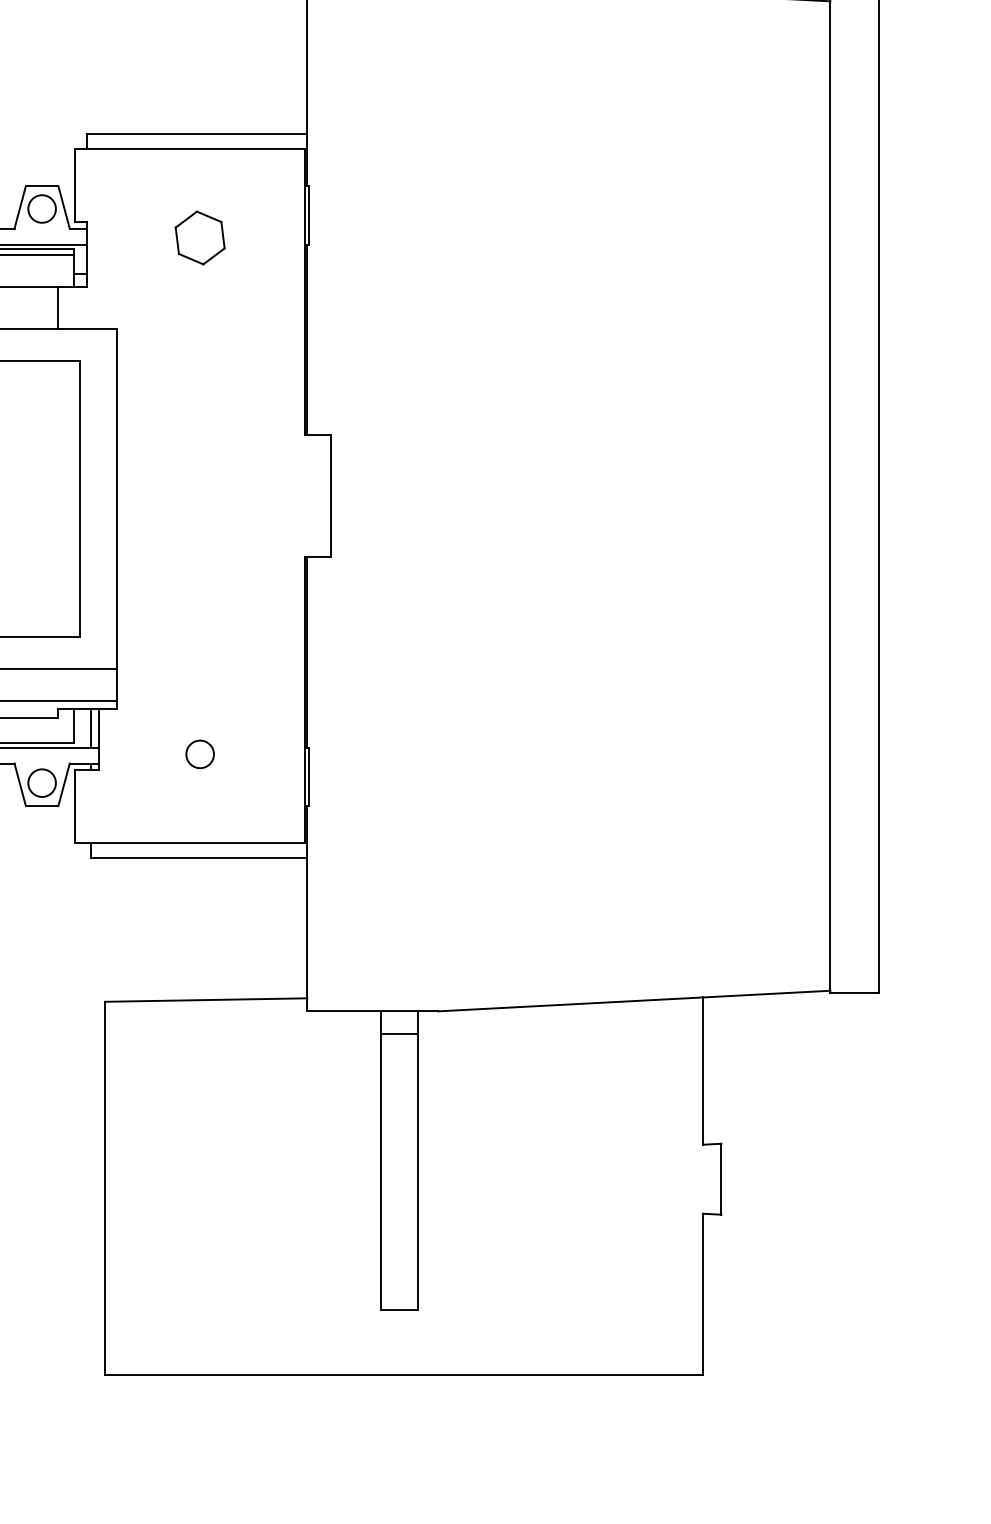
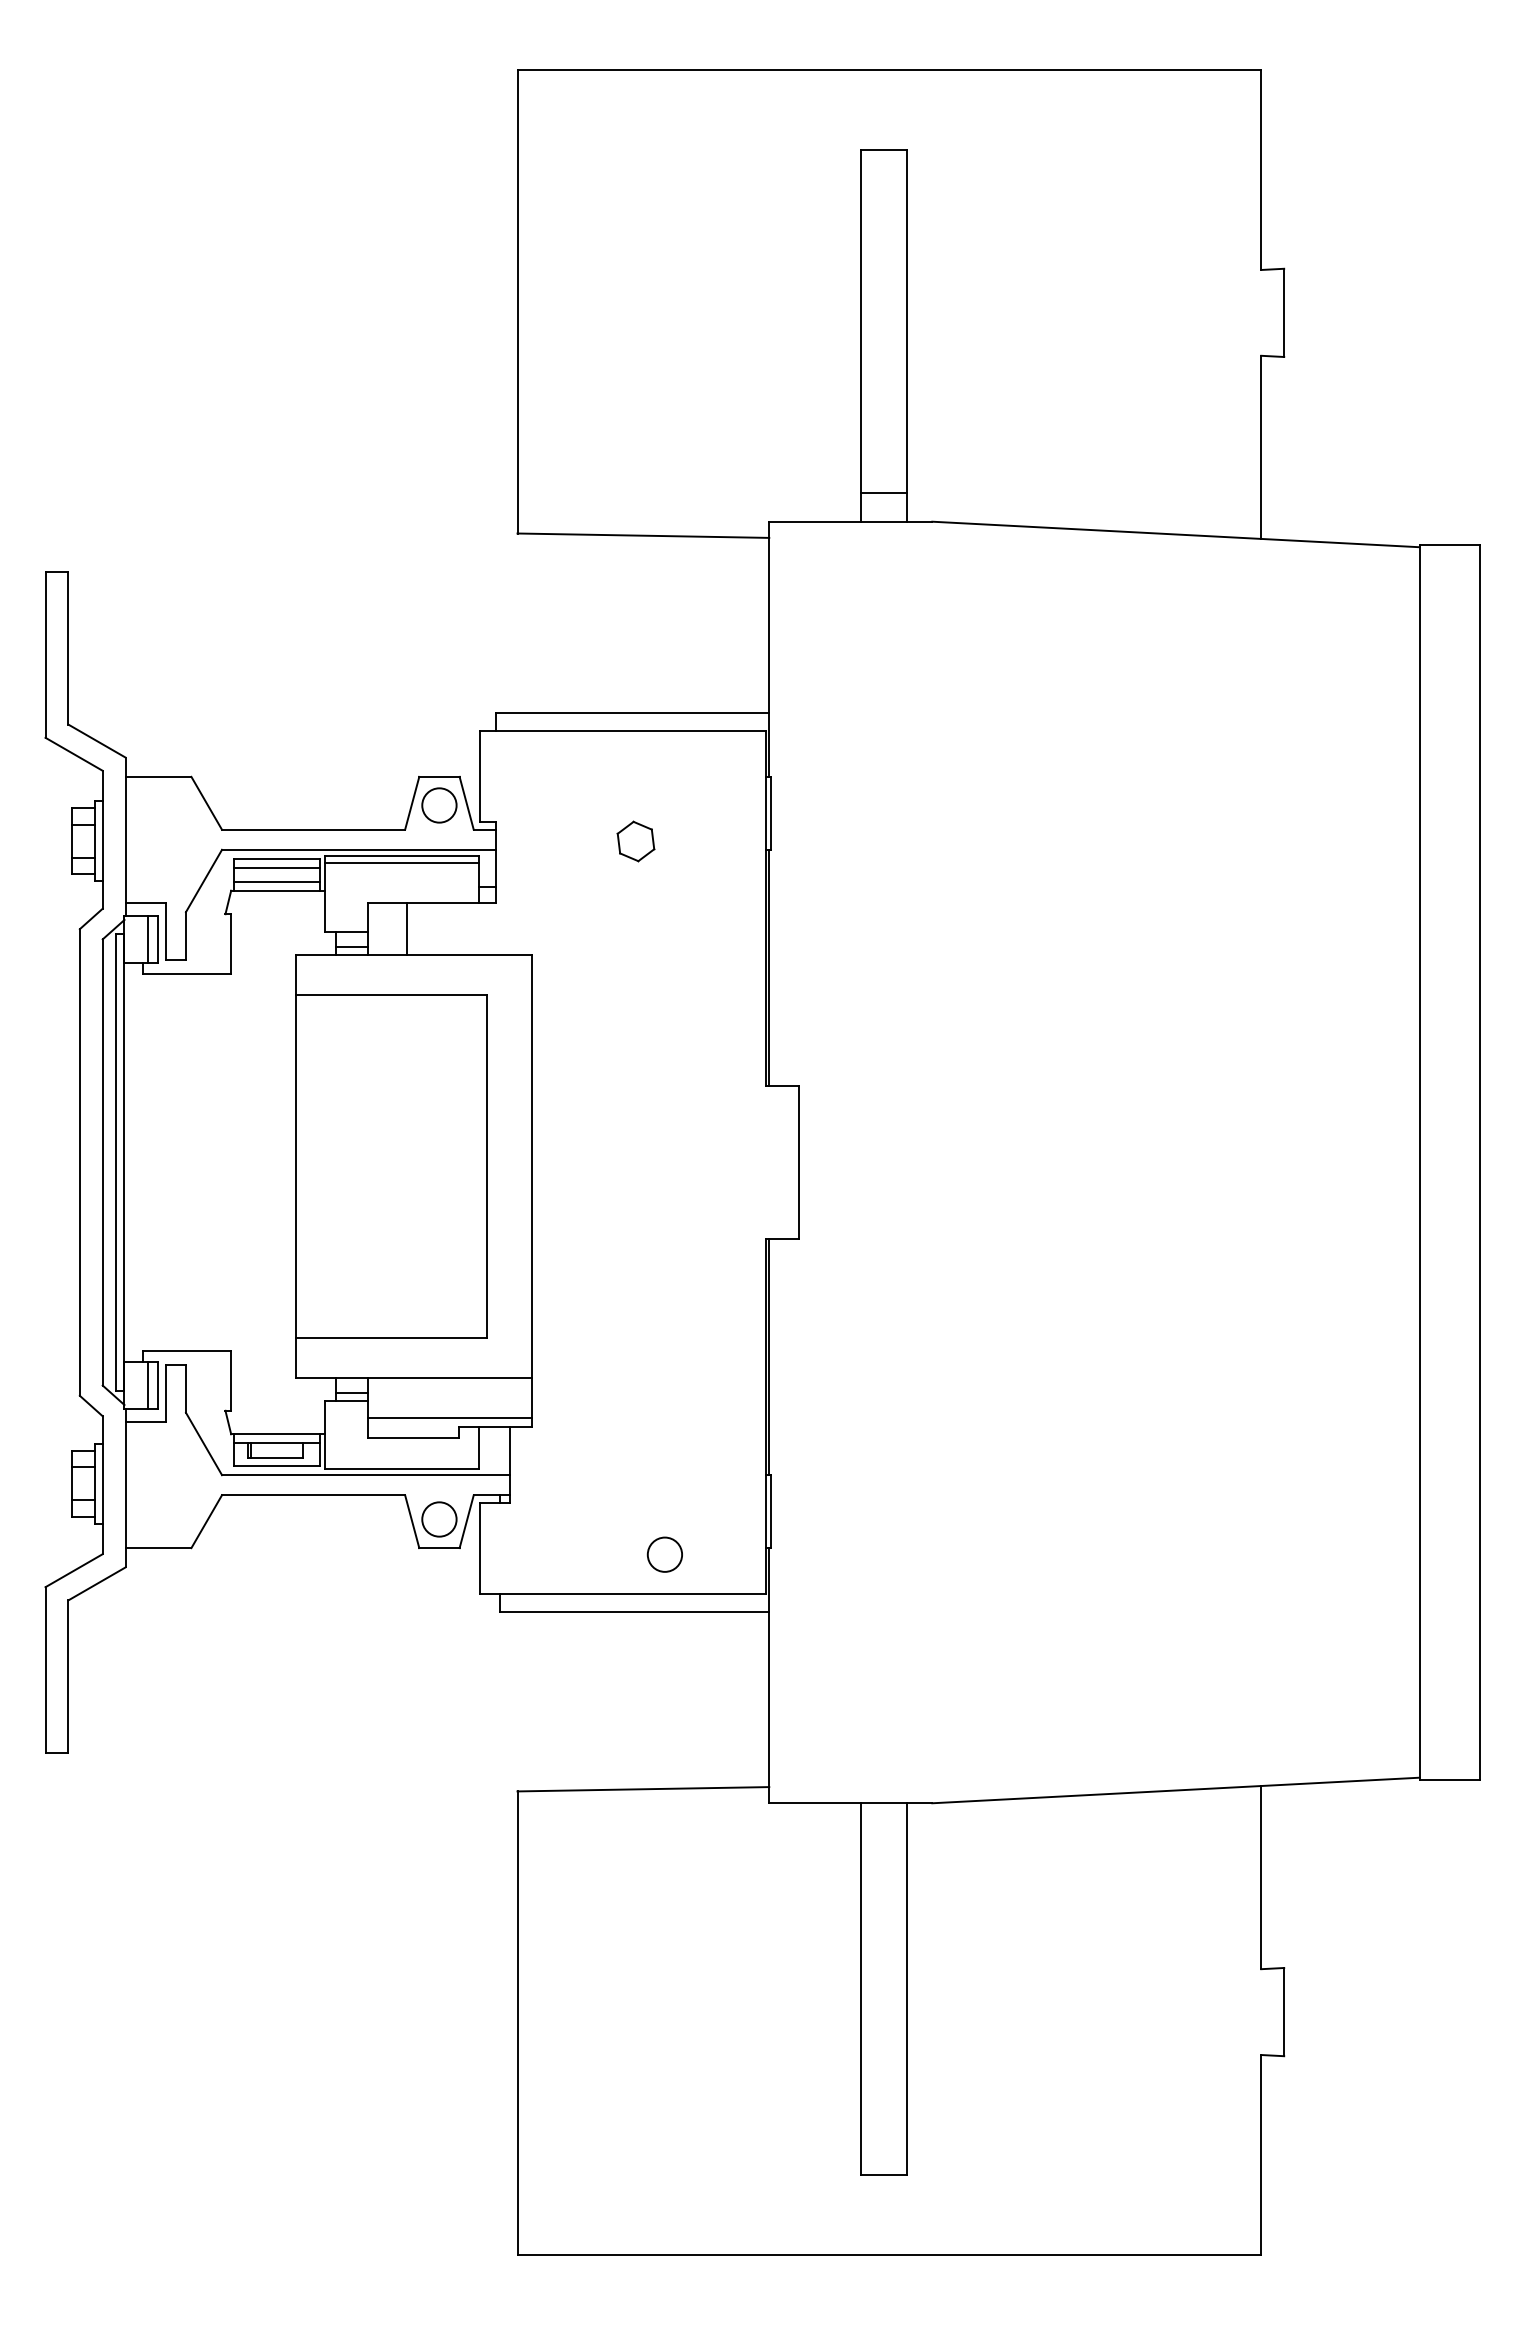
part: (199, 237) -> (635, 841), size x0.6
line: (58, 307) -> (407, 928), moved
line: (90, 728) -> (499, 1451), removed
circle: (199, 754) -> (664, 1554), moved
line: (399, 1034) -> (883, 1831), removed

